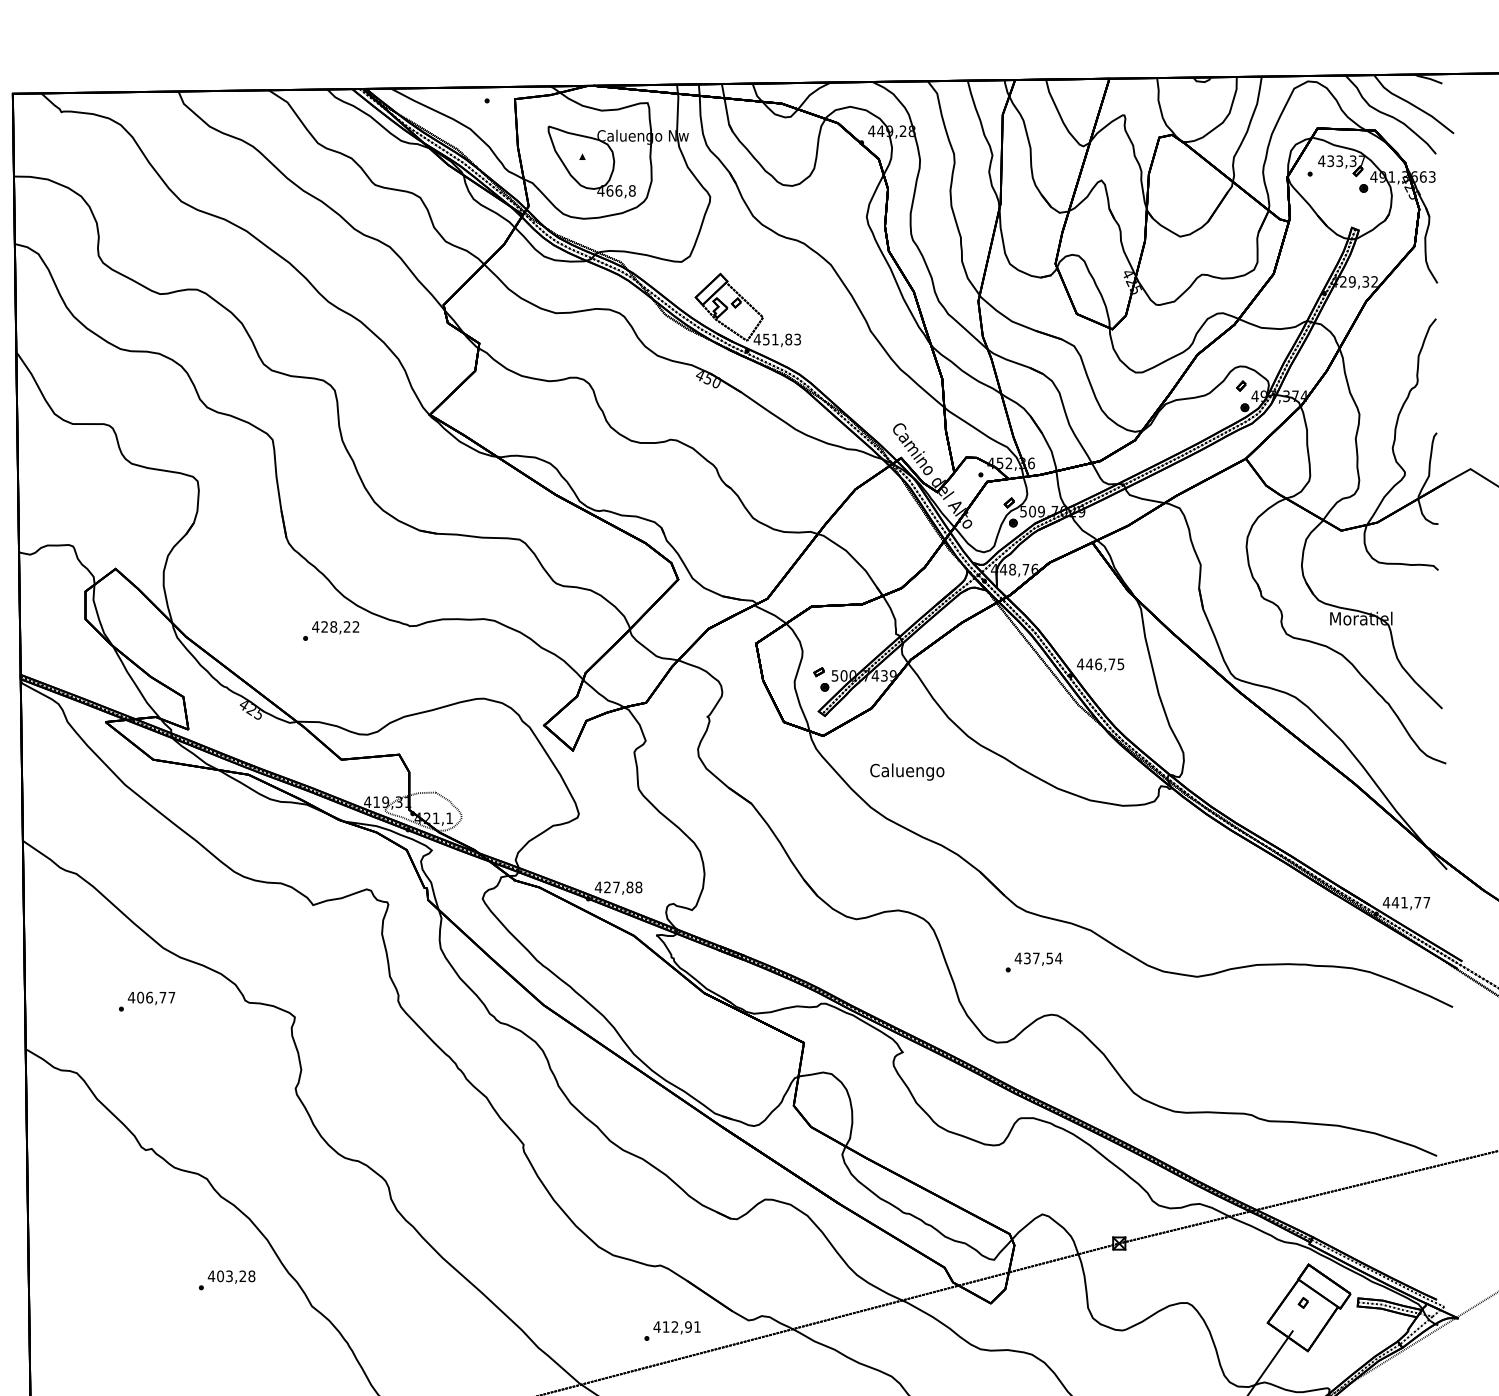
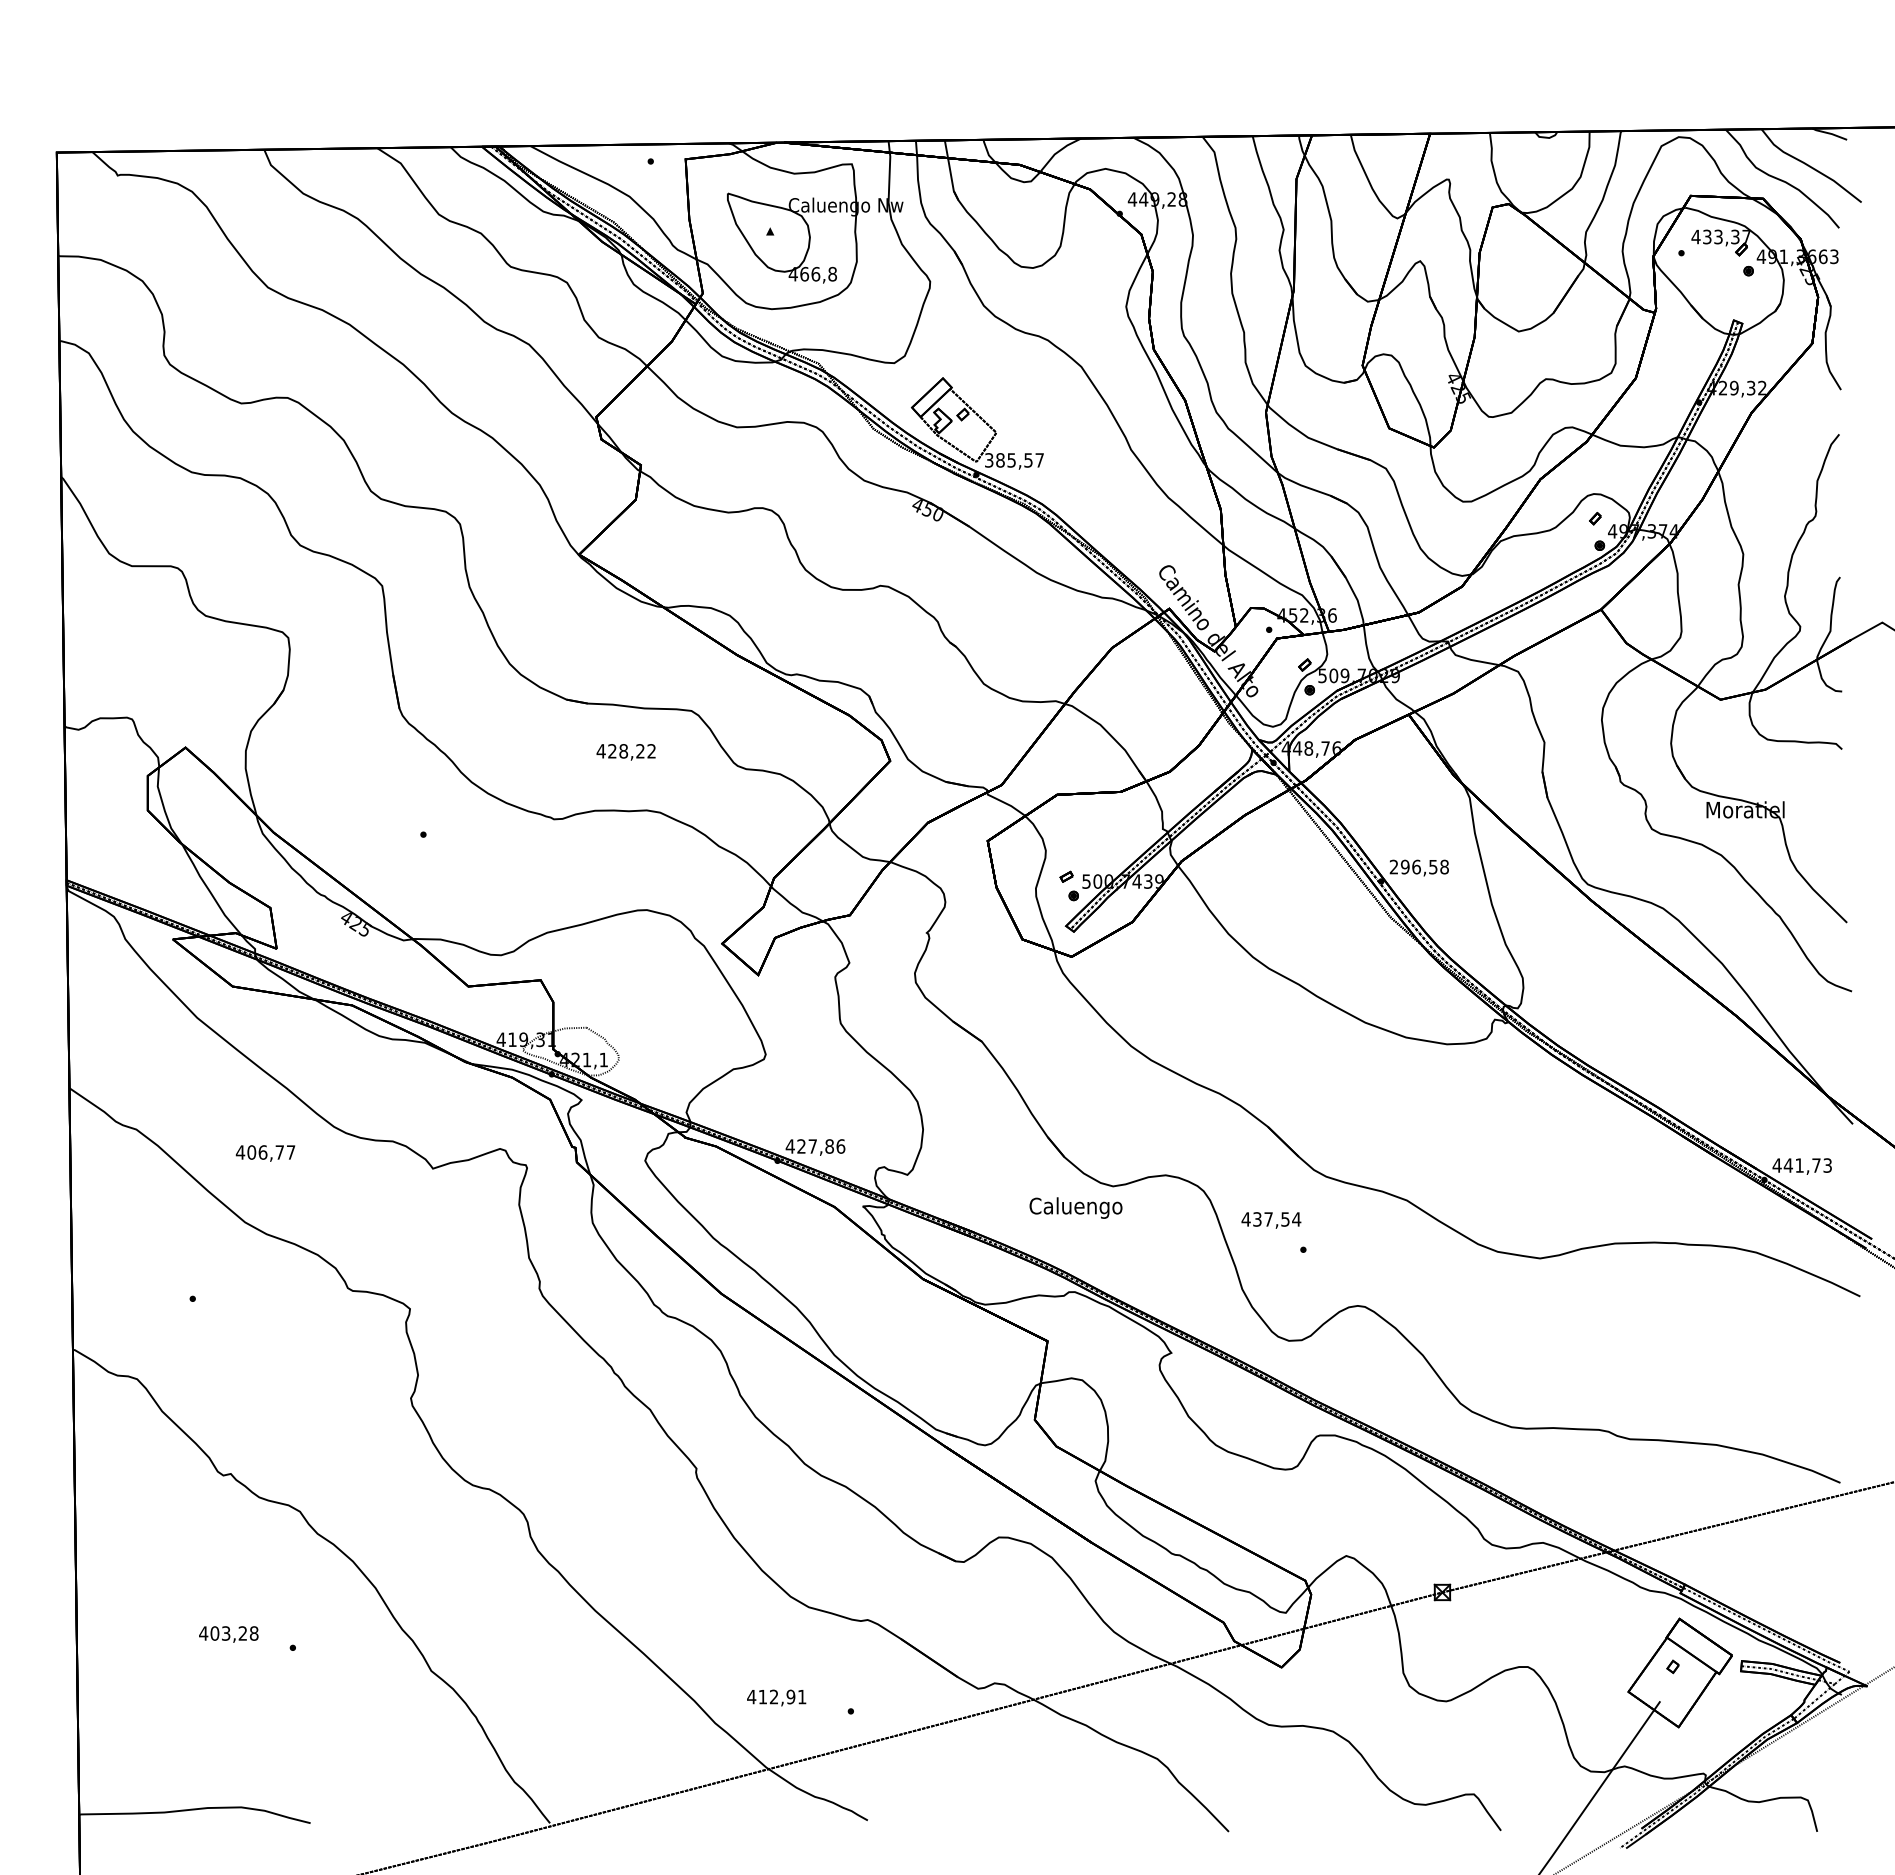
text: (776, 339) -> (1013, 460), 451,83 -> 385,57
text: (335, 627) -> (625, 752), moved
text: (1100, 663) -> (1418, 866), 446,75 -> 296,58
text: (906, 771) -> (1075, 1207), moved
text: (638, 887) -> (840, 1146), 427,88 -> 427,86
text: (1426, 902) -> (1827, 1165), 441,77 -> 441,73
text: (1038, 959) -> (1271, 1220), moved
text: (151, 998) -> (265, 1153), moved
text: (231, 1277) -> (228, 1634), moved
text: (676, 1327) -> (776, 1697), moved

